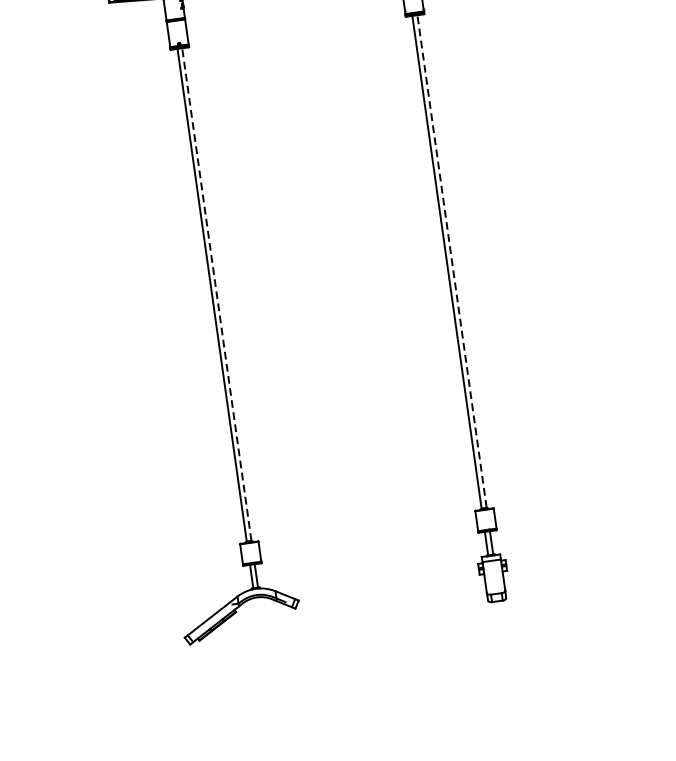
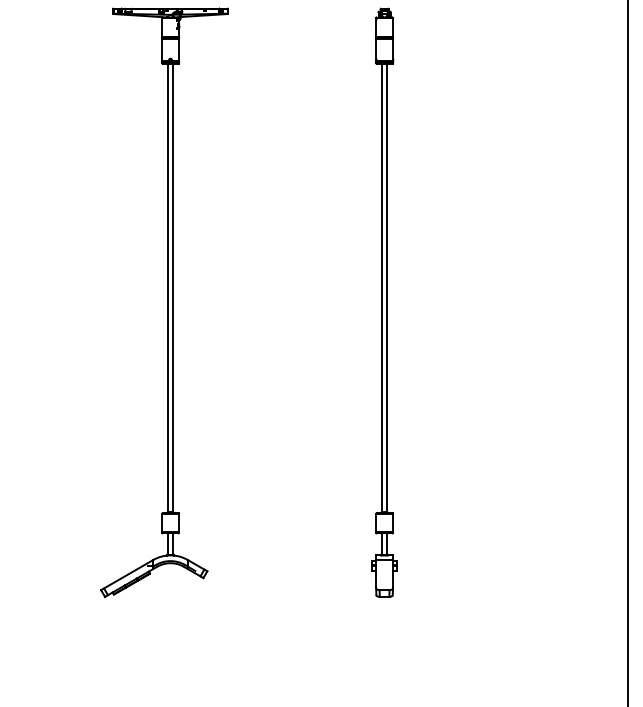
line: (451, 261) -> (386, 287), dashed -> solid
line: (216, 294) -> (172, 287), dashed -> solid

